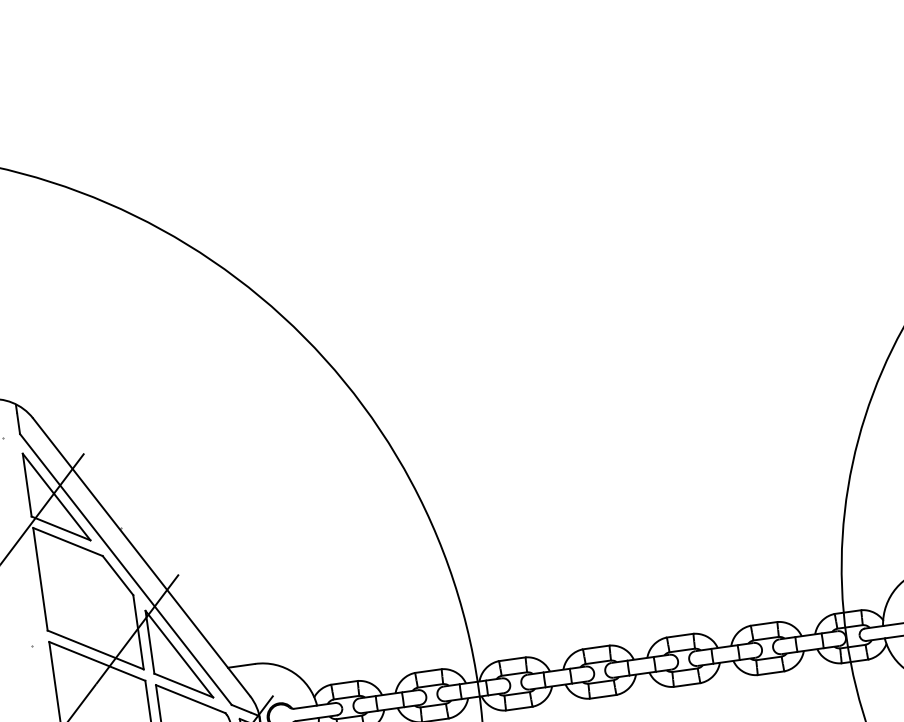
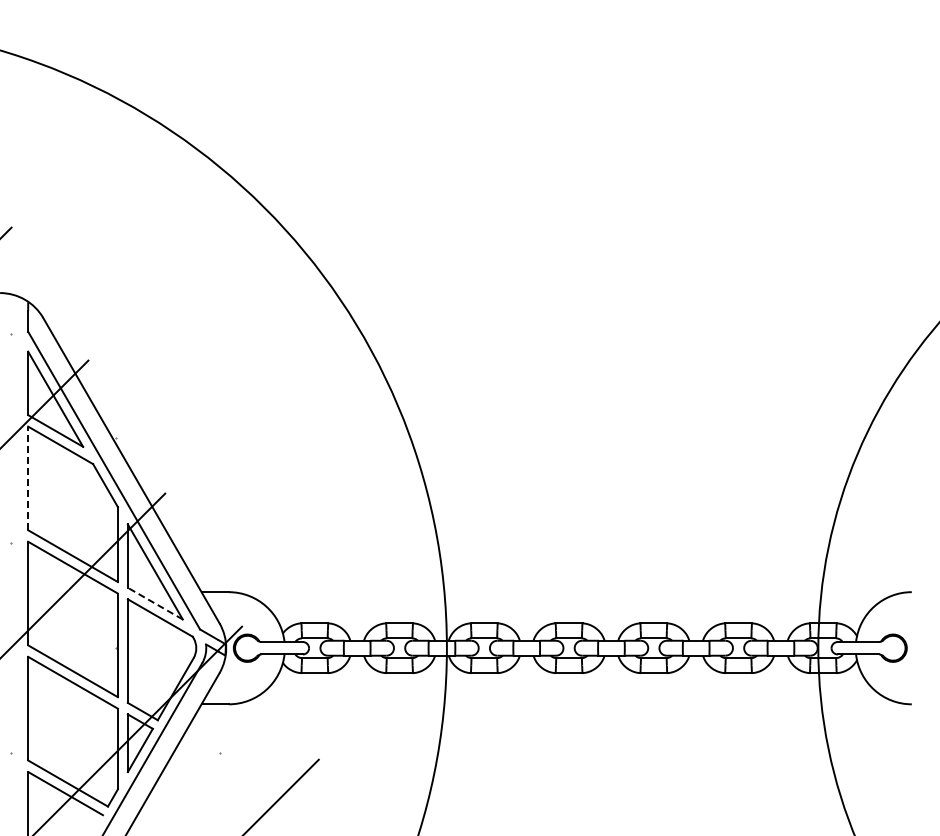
line: (40, 579) -> (28, 478), solid -> dashed
line: (183, 685) -> (155, 603), solid -> dashed

